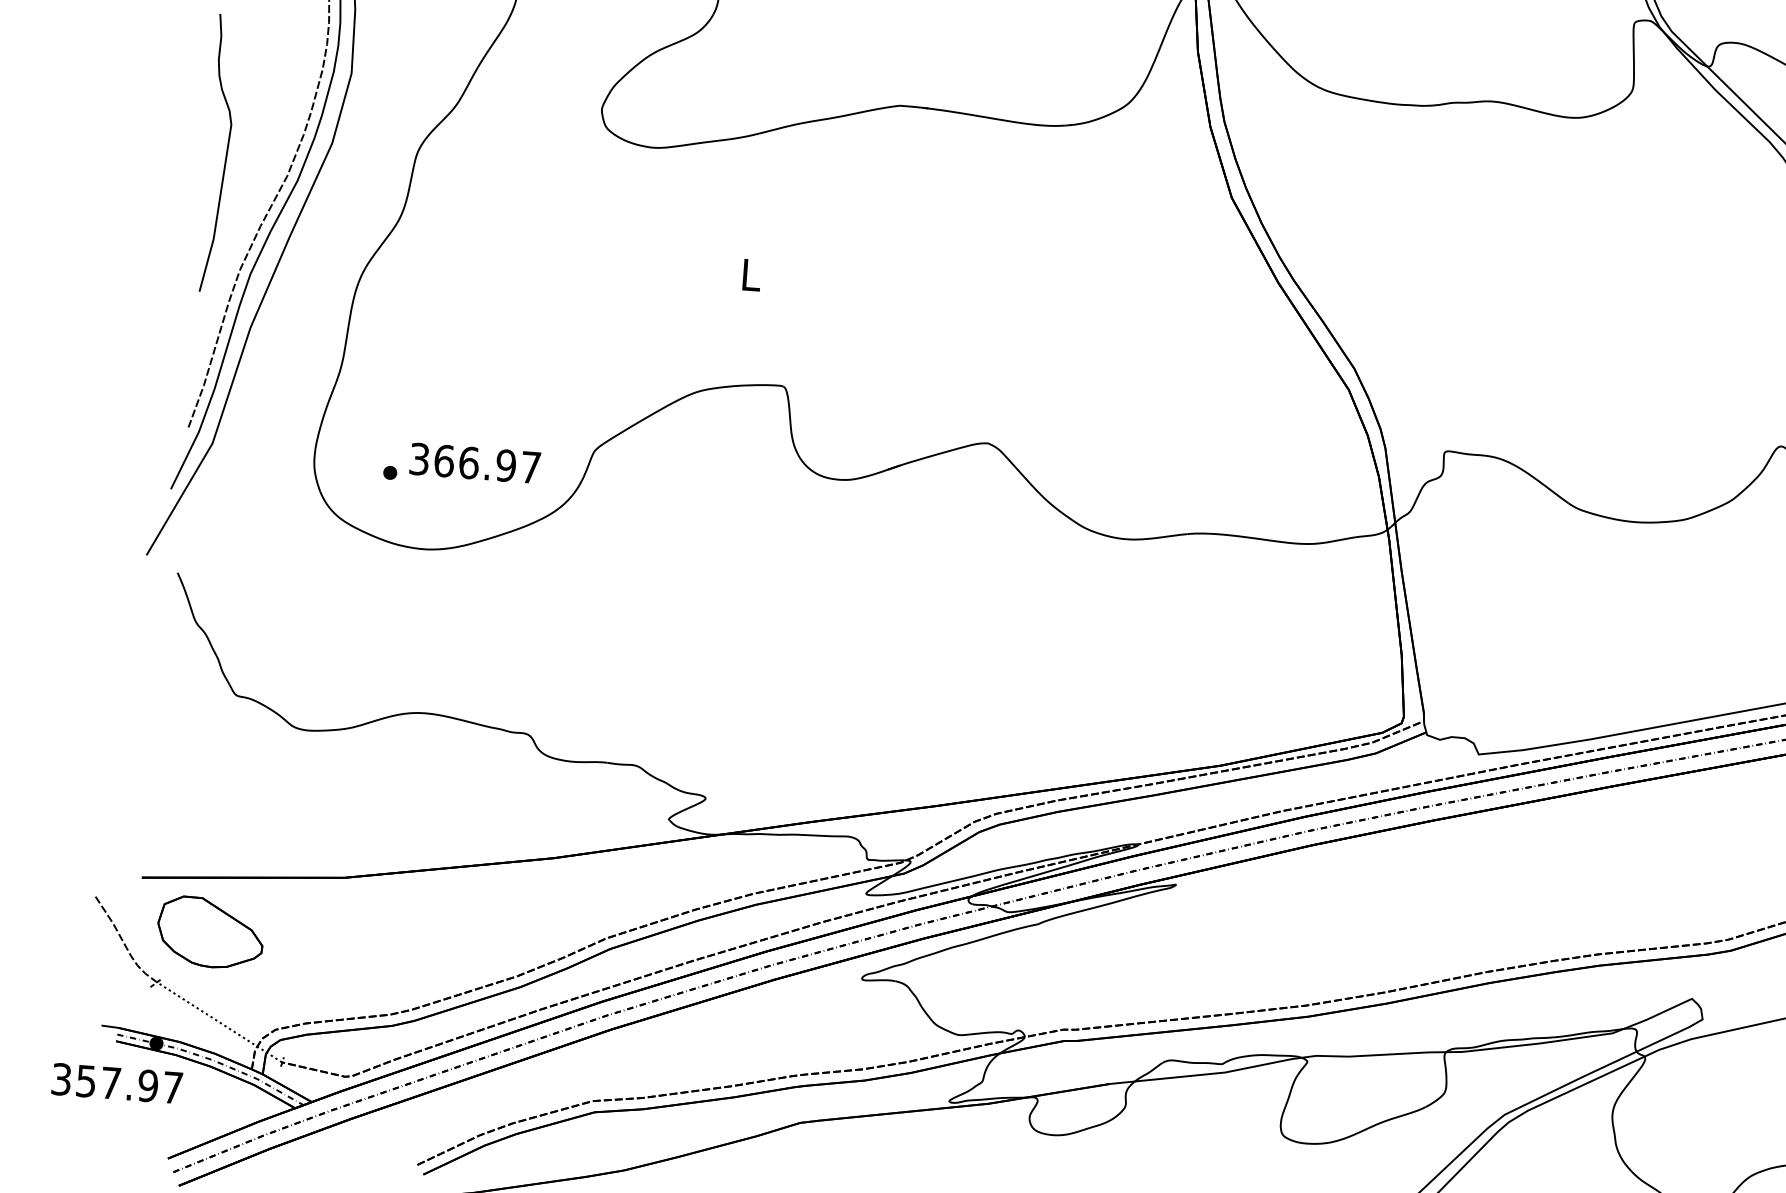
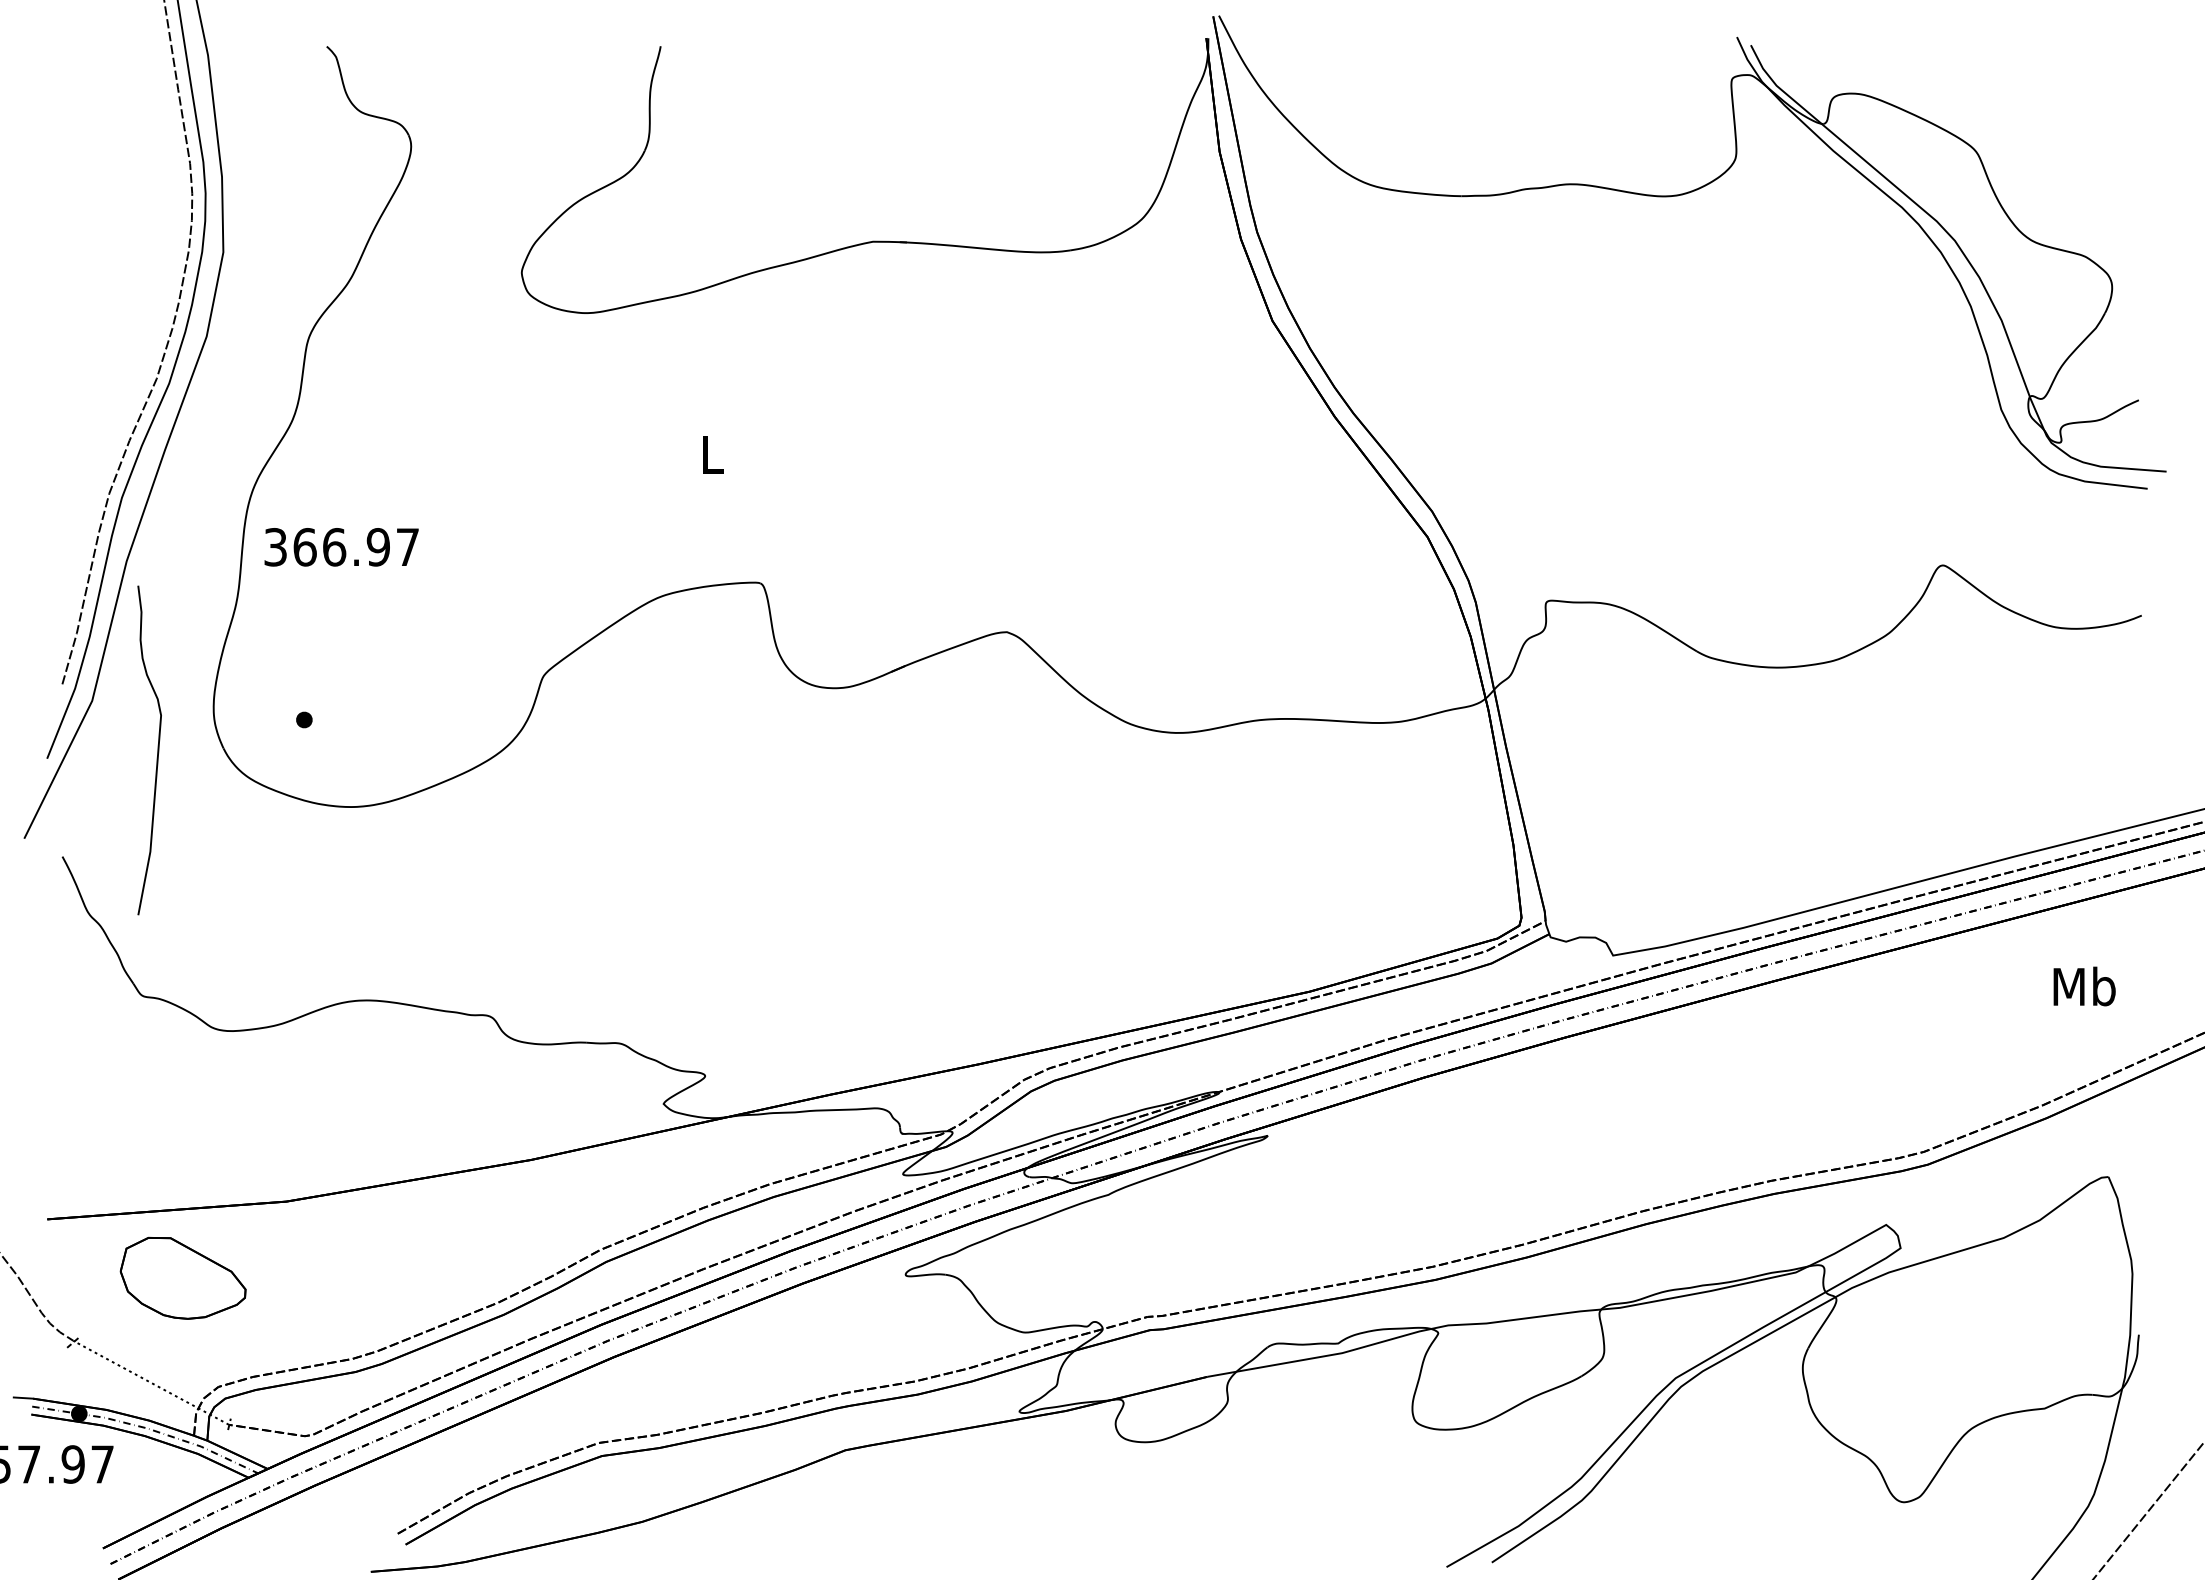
curve: (226, 154) -> (157, 750), moved
text: (475, 463) -> (341, 547), moved
part: (210, 932) -> (182, 1277), moved

